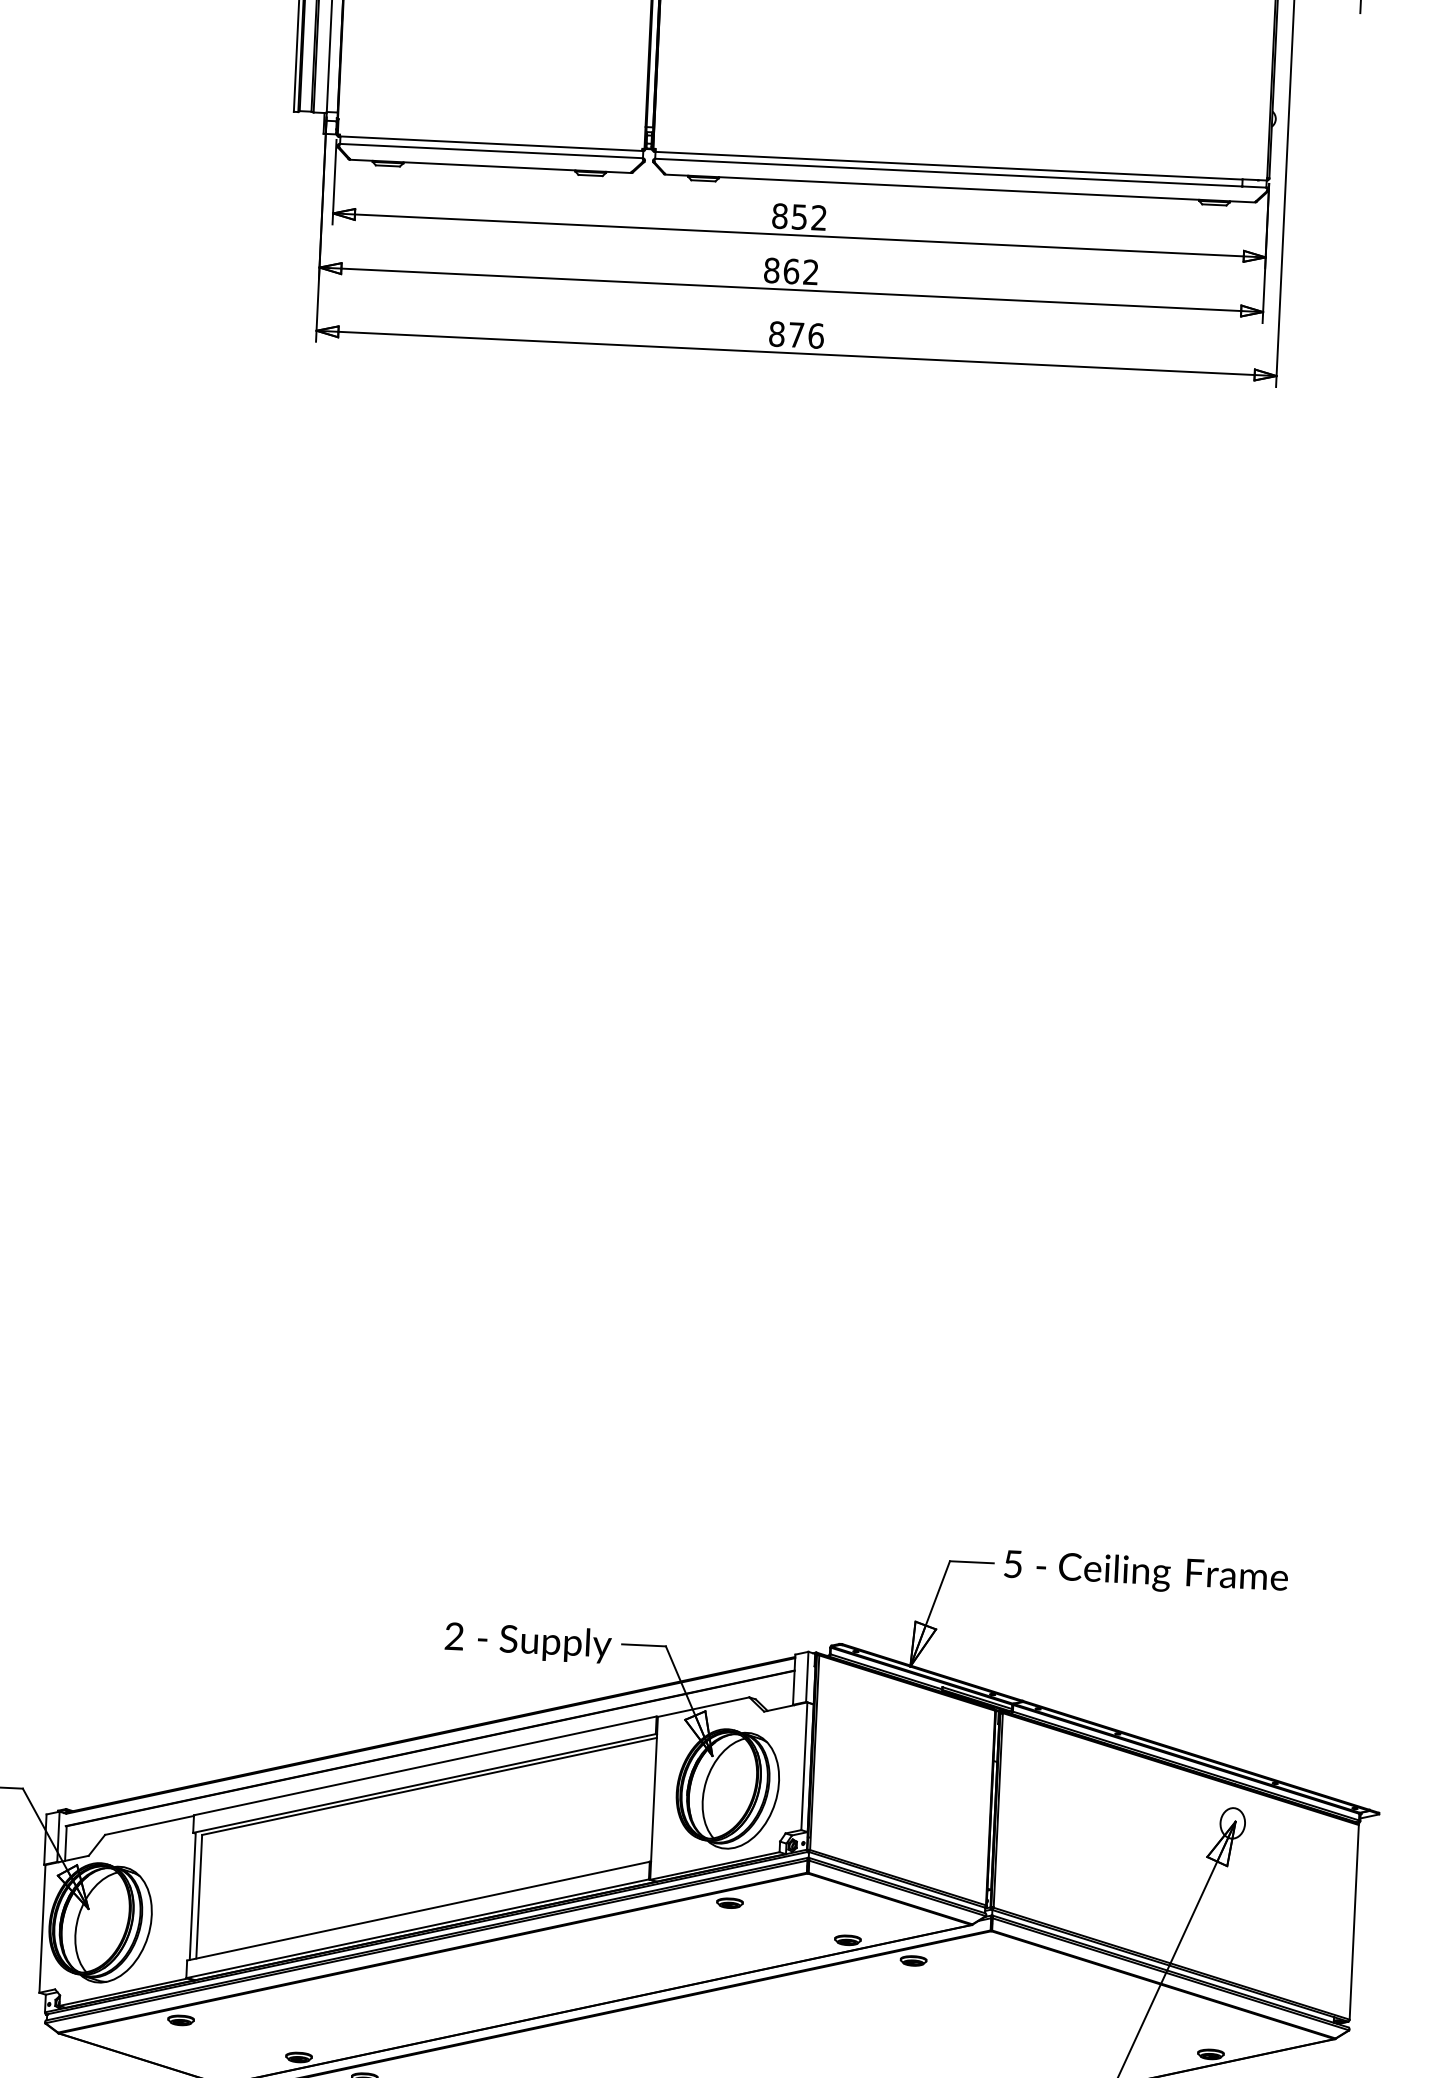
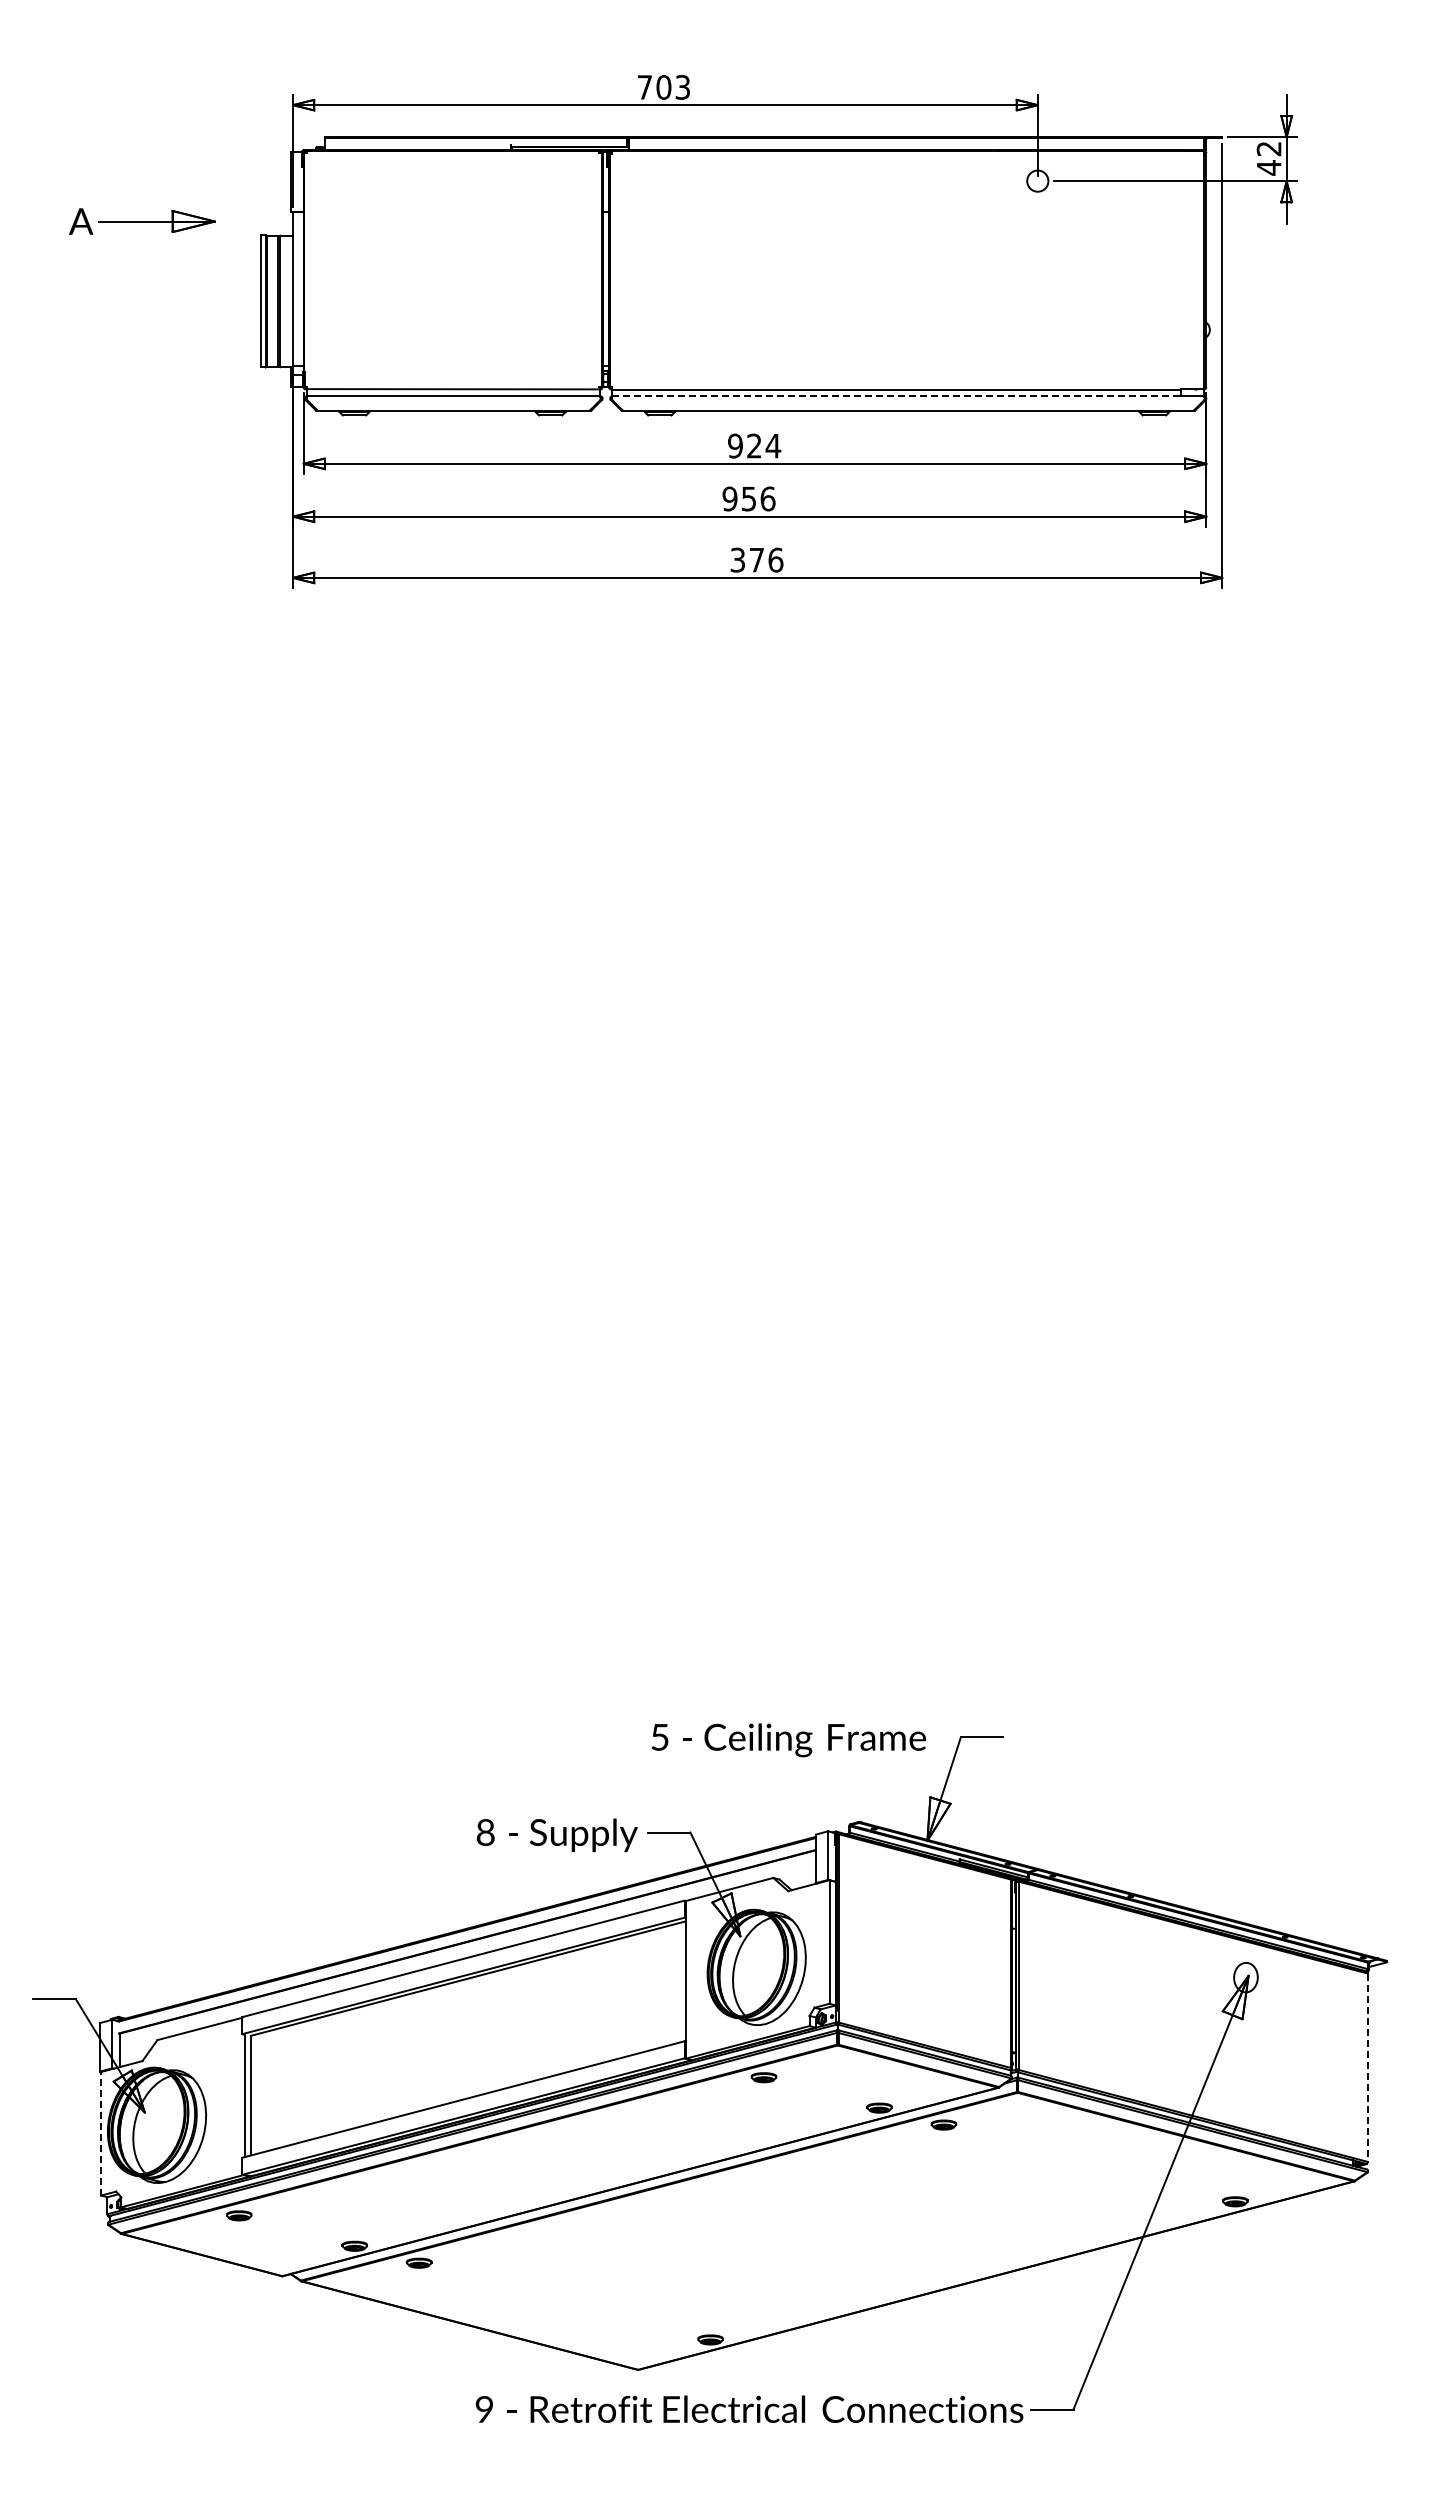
line: (948, 172) -> (896, 396), solid -> dashed
text: (799, 216) -> (754, 445), 852 -> 924
text: (790, 270) -> (748, 498), 862 -> 956
text: (776, 333) -> (737, 559), 876 -> 376
text: (1145, 1573) -> (788, 1740), moved
text: (454, 1637) -> (485, 1833), 2 -> 8
line: (1353, 1923) -> (1367, 2068), solid -> dashed
line: (42, 1928) -> (101, 2133), solid -> dashed

